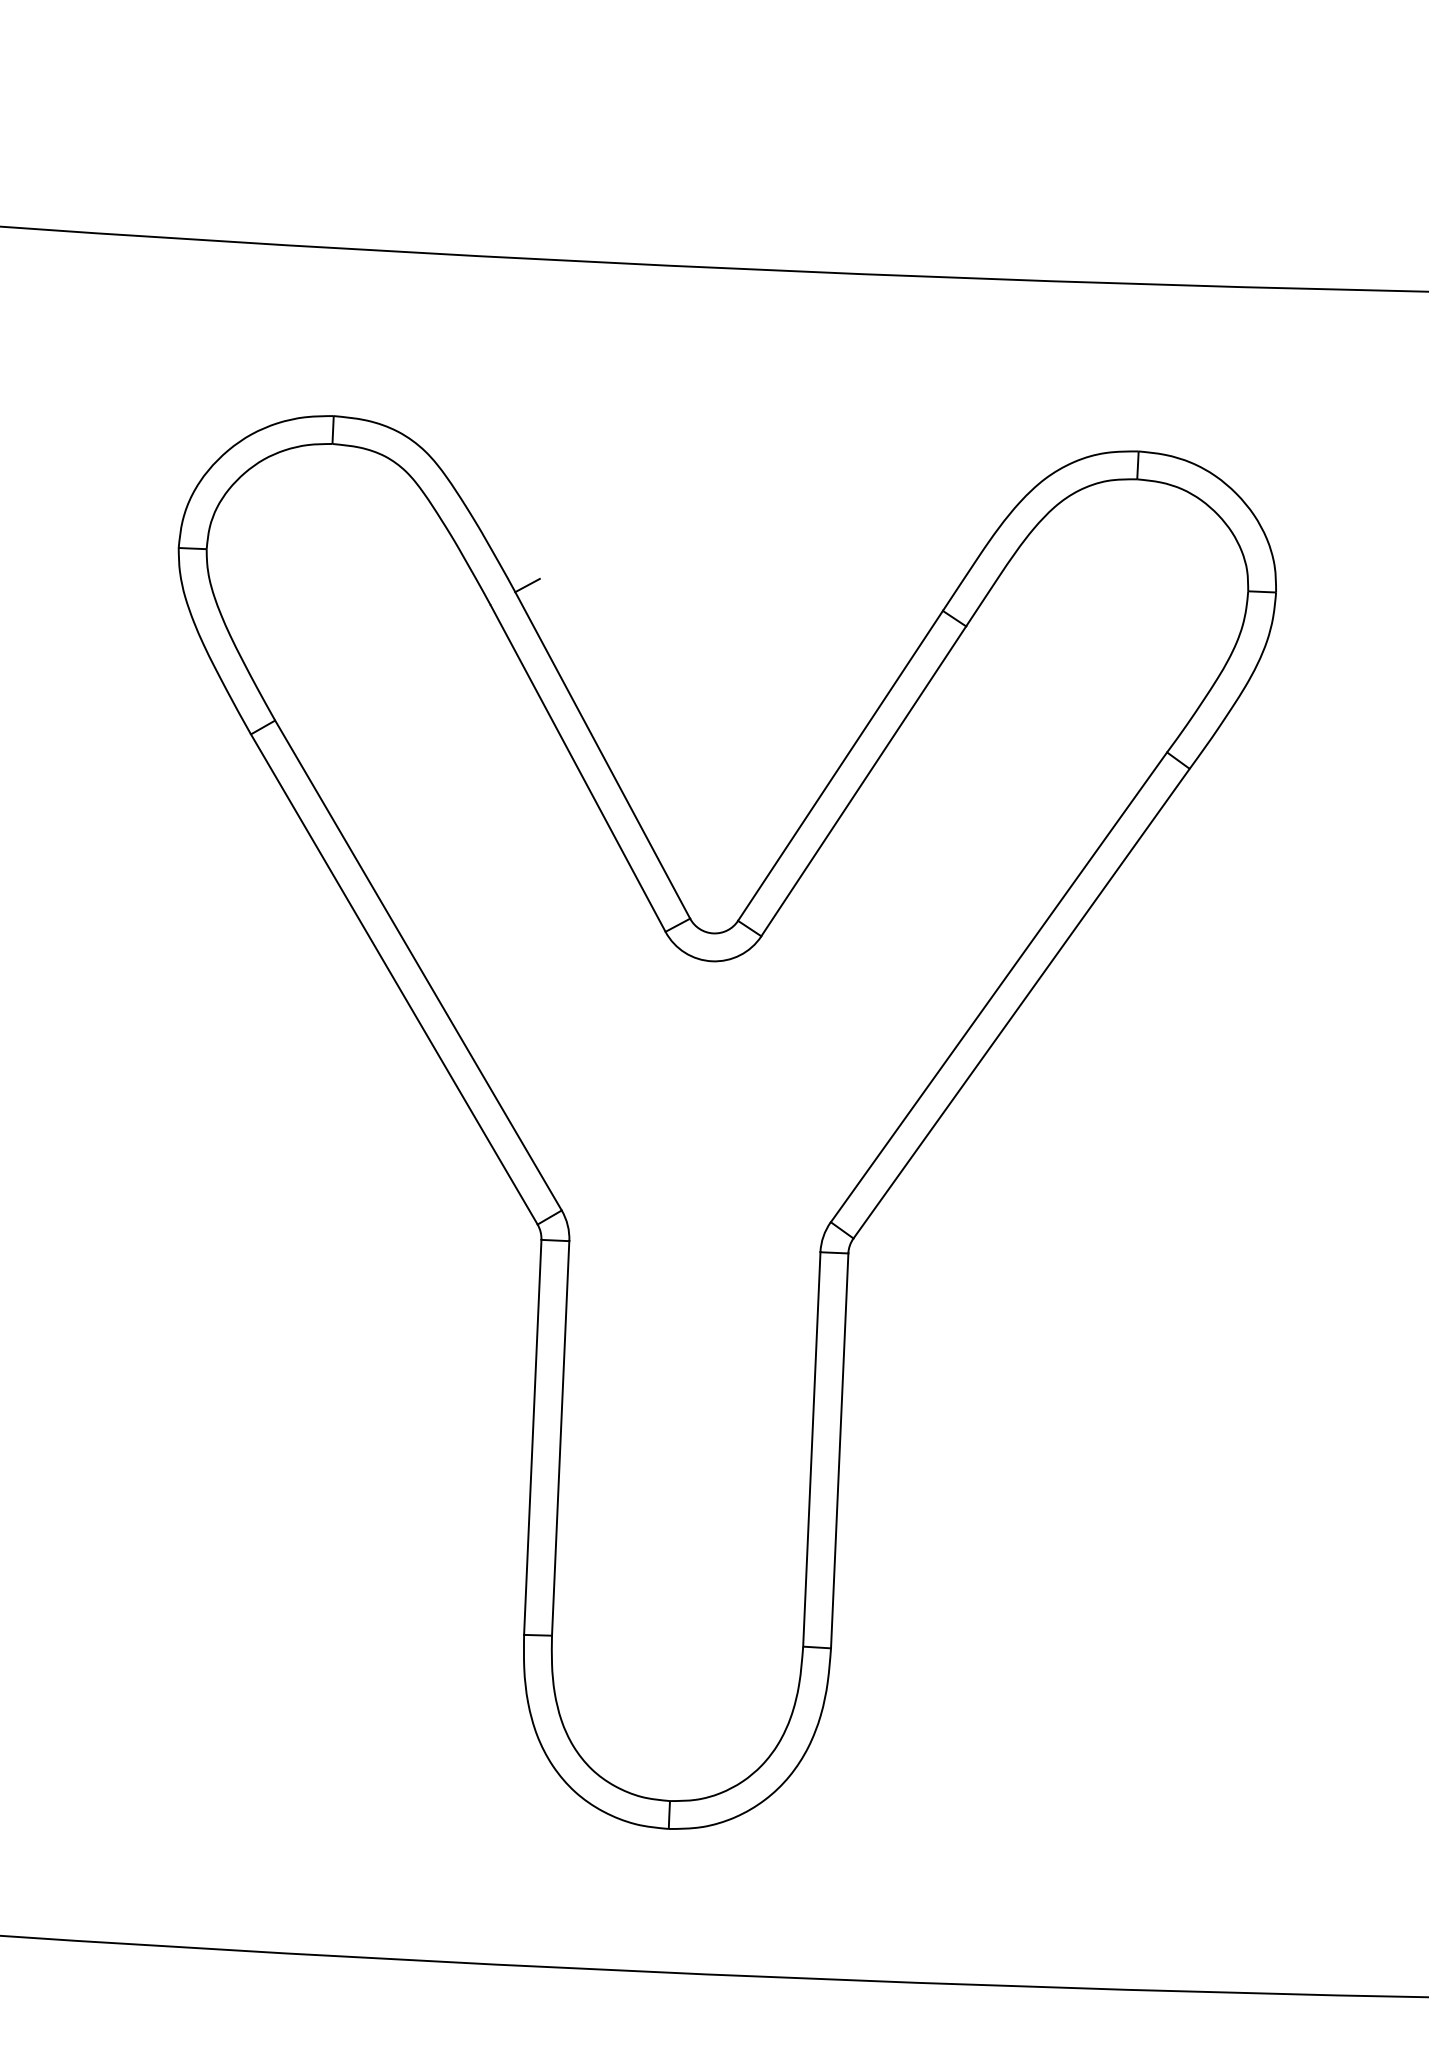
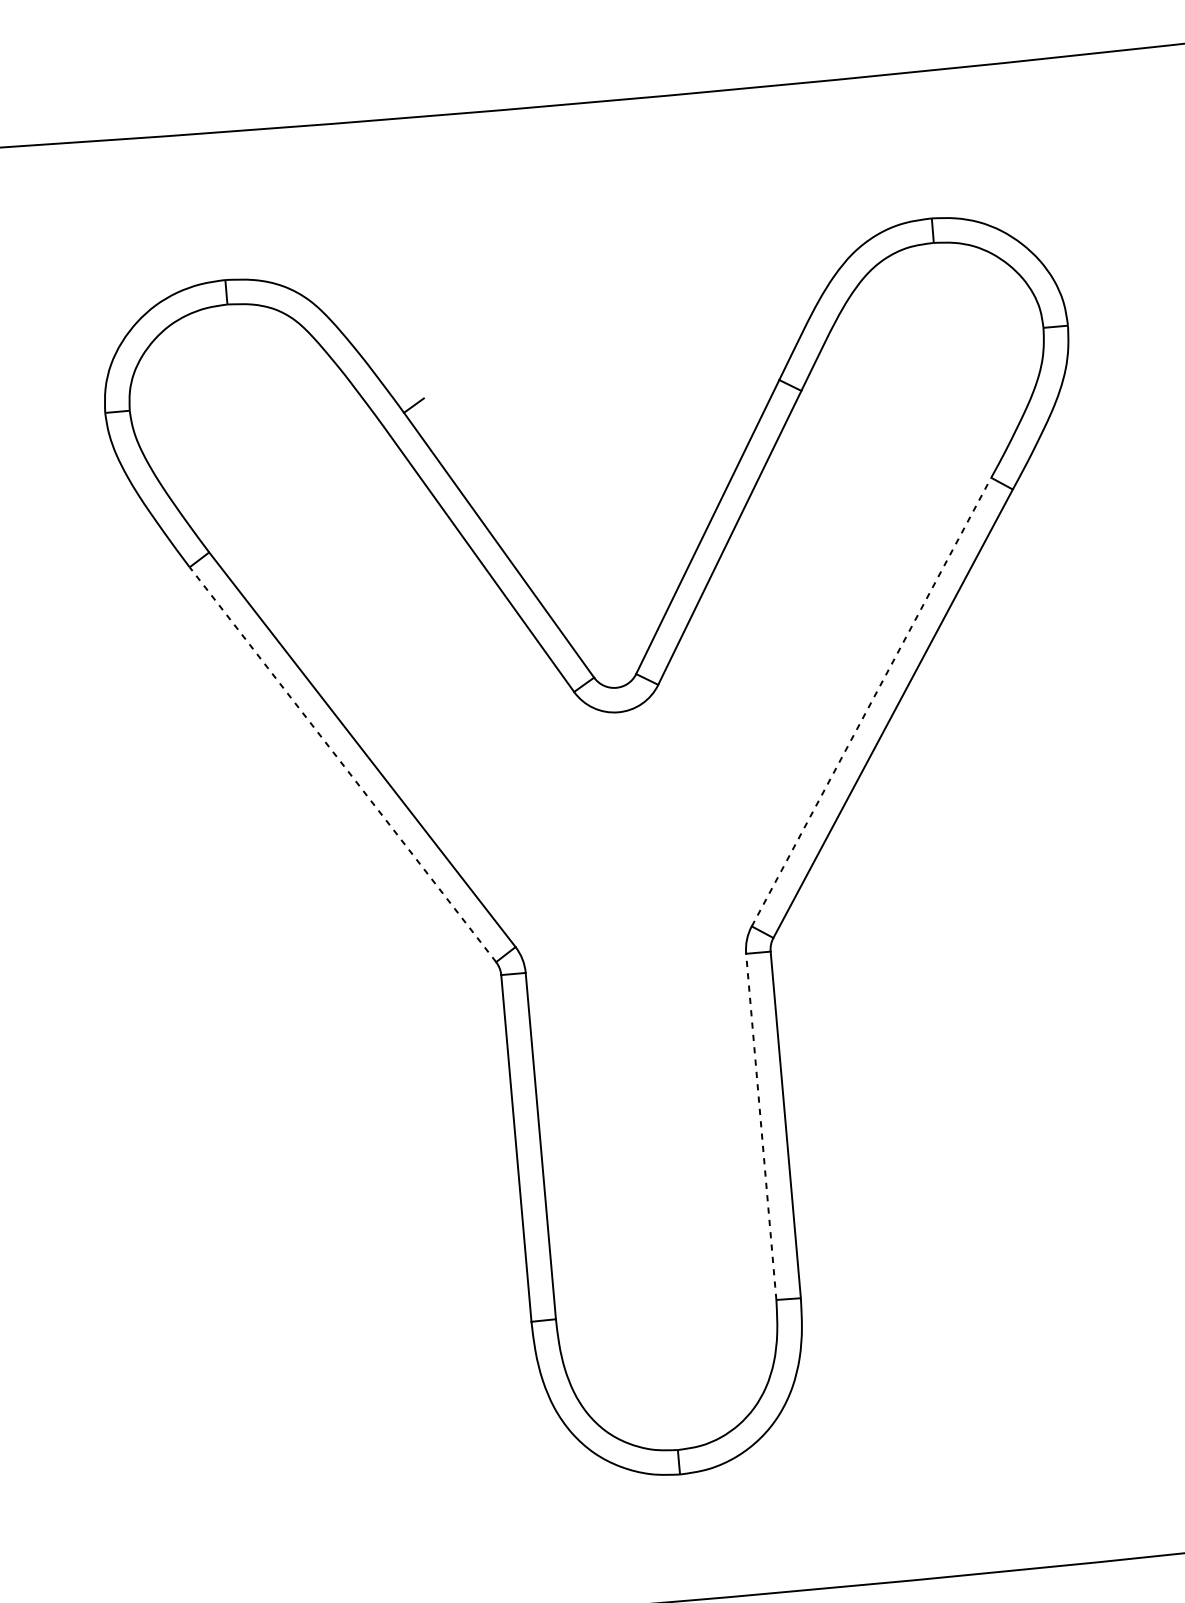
line: (394, 979) -> (343, 764), solid -> dashed
line: (998, 987) -> (871, 702), solid -> dashed
line: (811, 1448) -> (760, 1126), solid -> dashed

